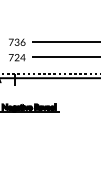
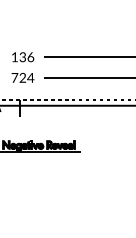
text: (10, 42) -> (14, 57), 736 -> 136

